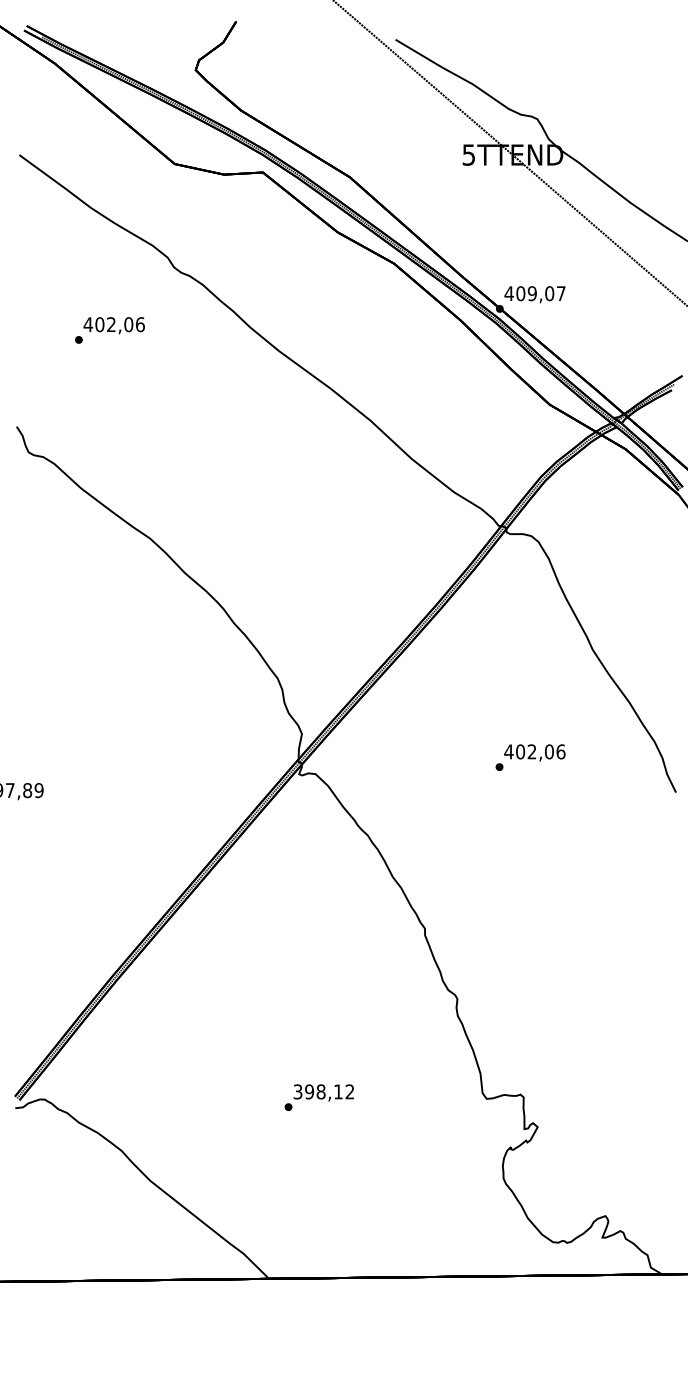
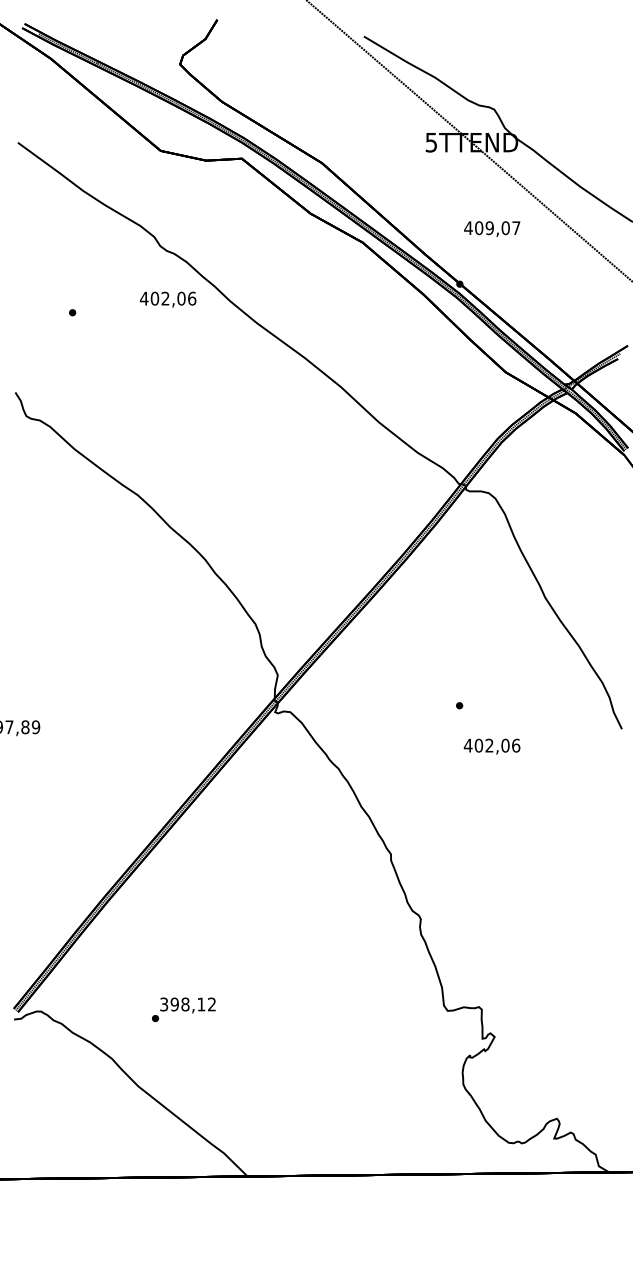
text: (535, 294) -> (492, 228), moved
text: (113, 325) -> (167, 299), moved
text: (534, 752) -> (491, 746), moved
text: (318, 1097) -> (183, 1009), moved

